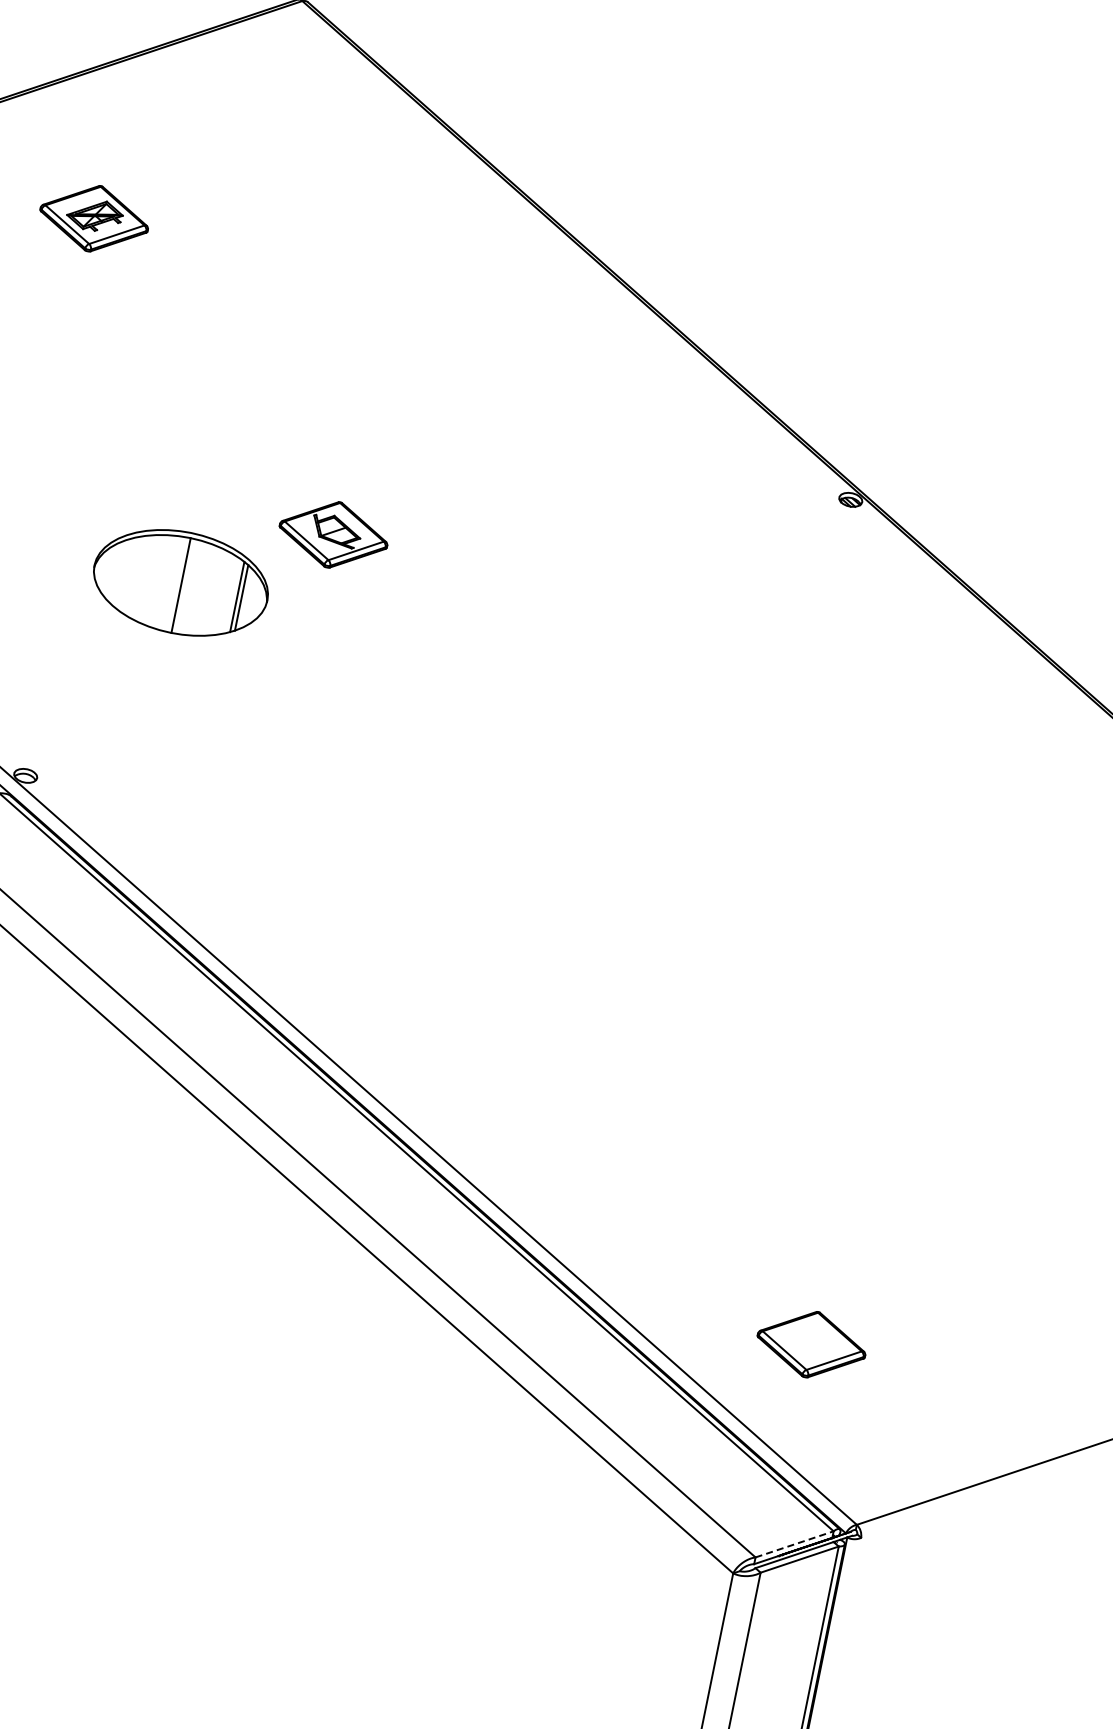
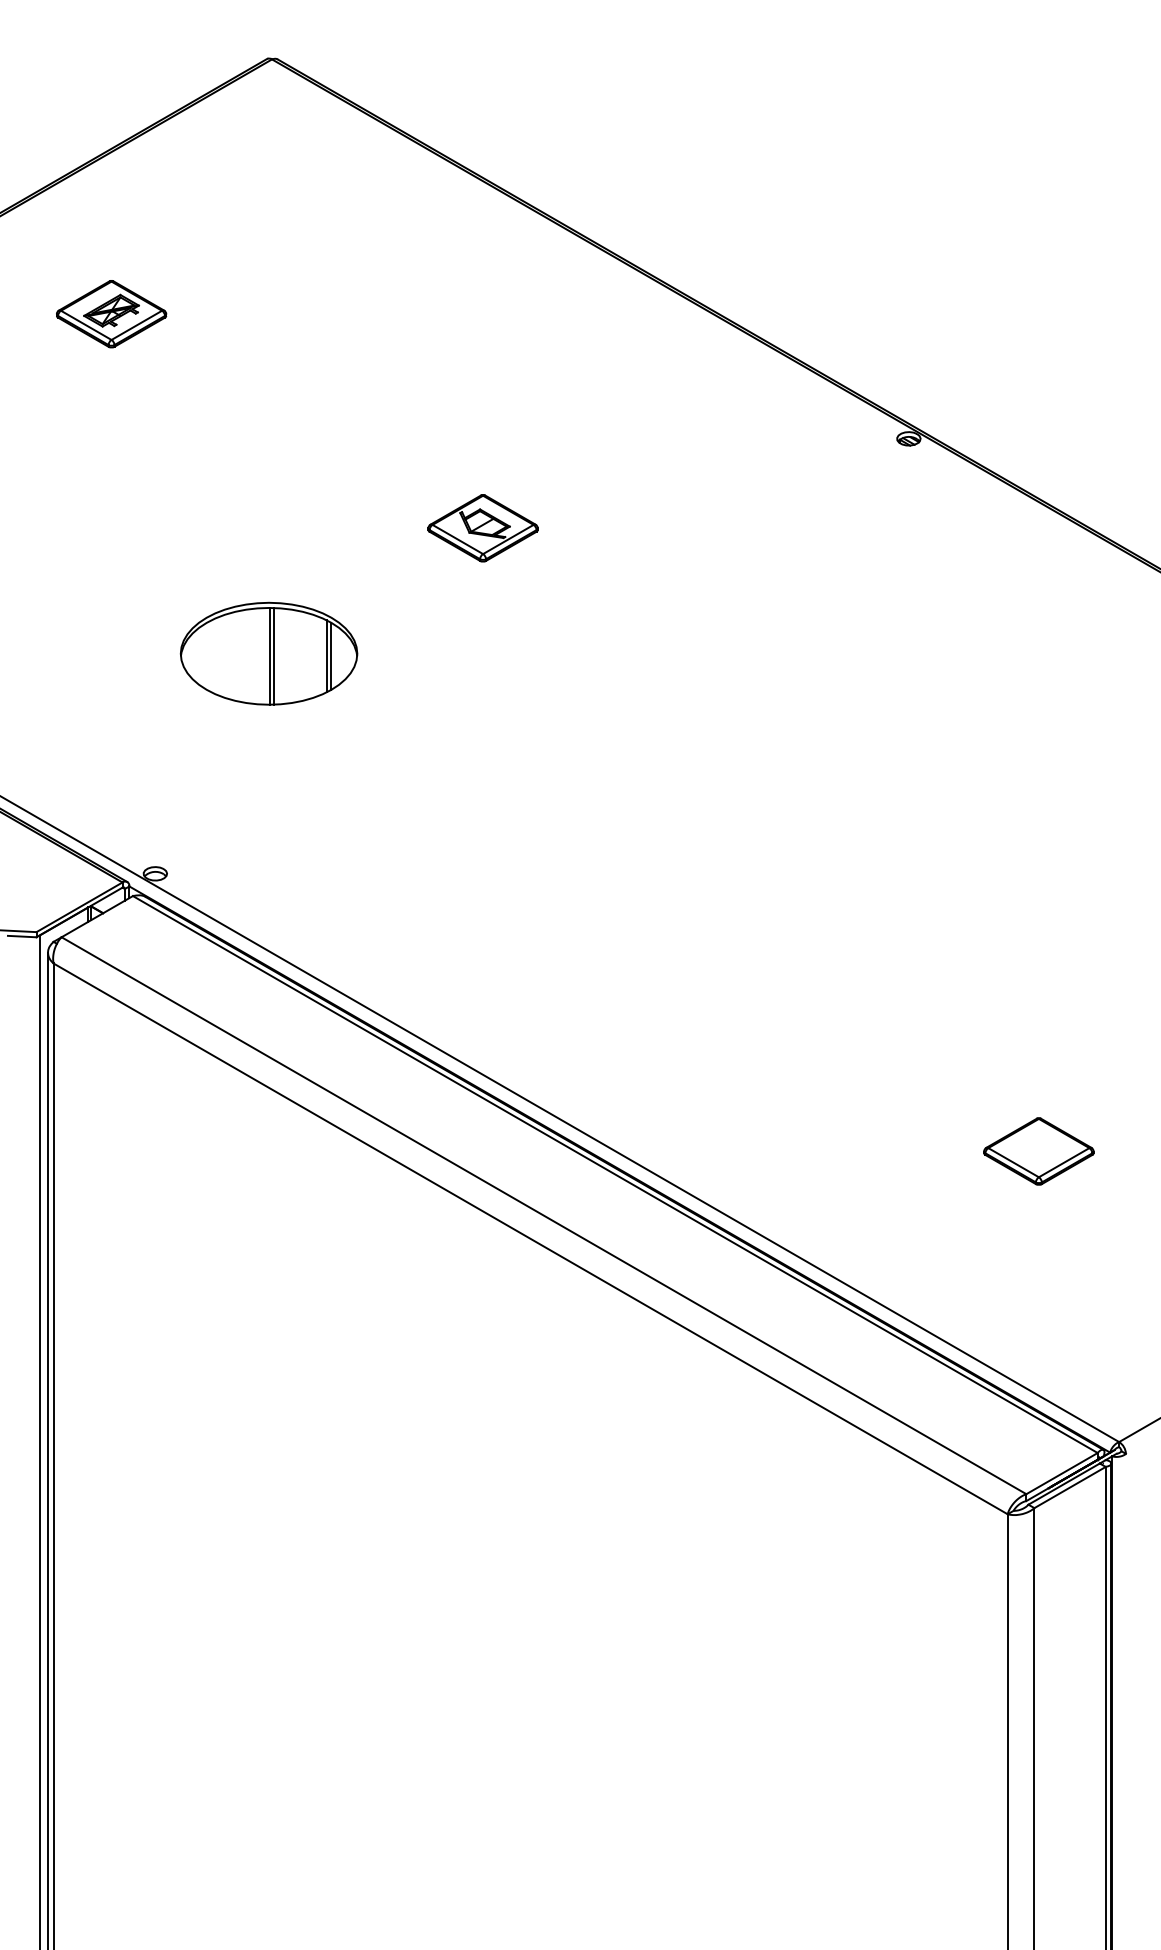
part: (333, 534) -> (482, 528), moved
line: (185, 586) -> (274, 656), added
part: (811, 1344) -> (1038, 1151), moved
line: (795, 1544) -> (1062, 1473), dashed -> solid

